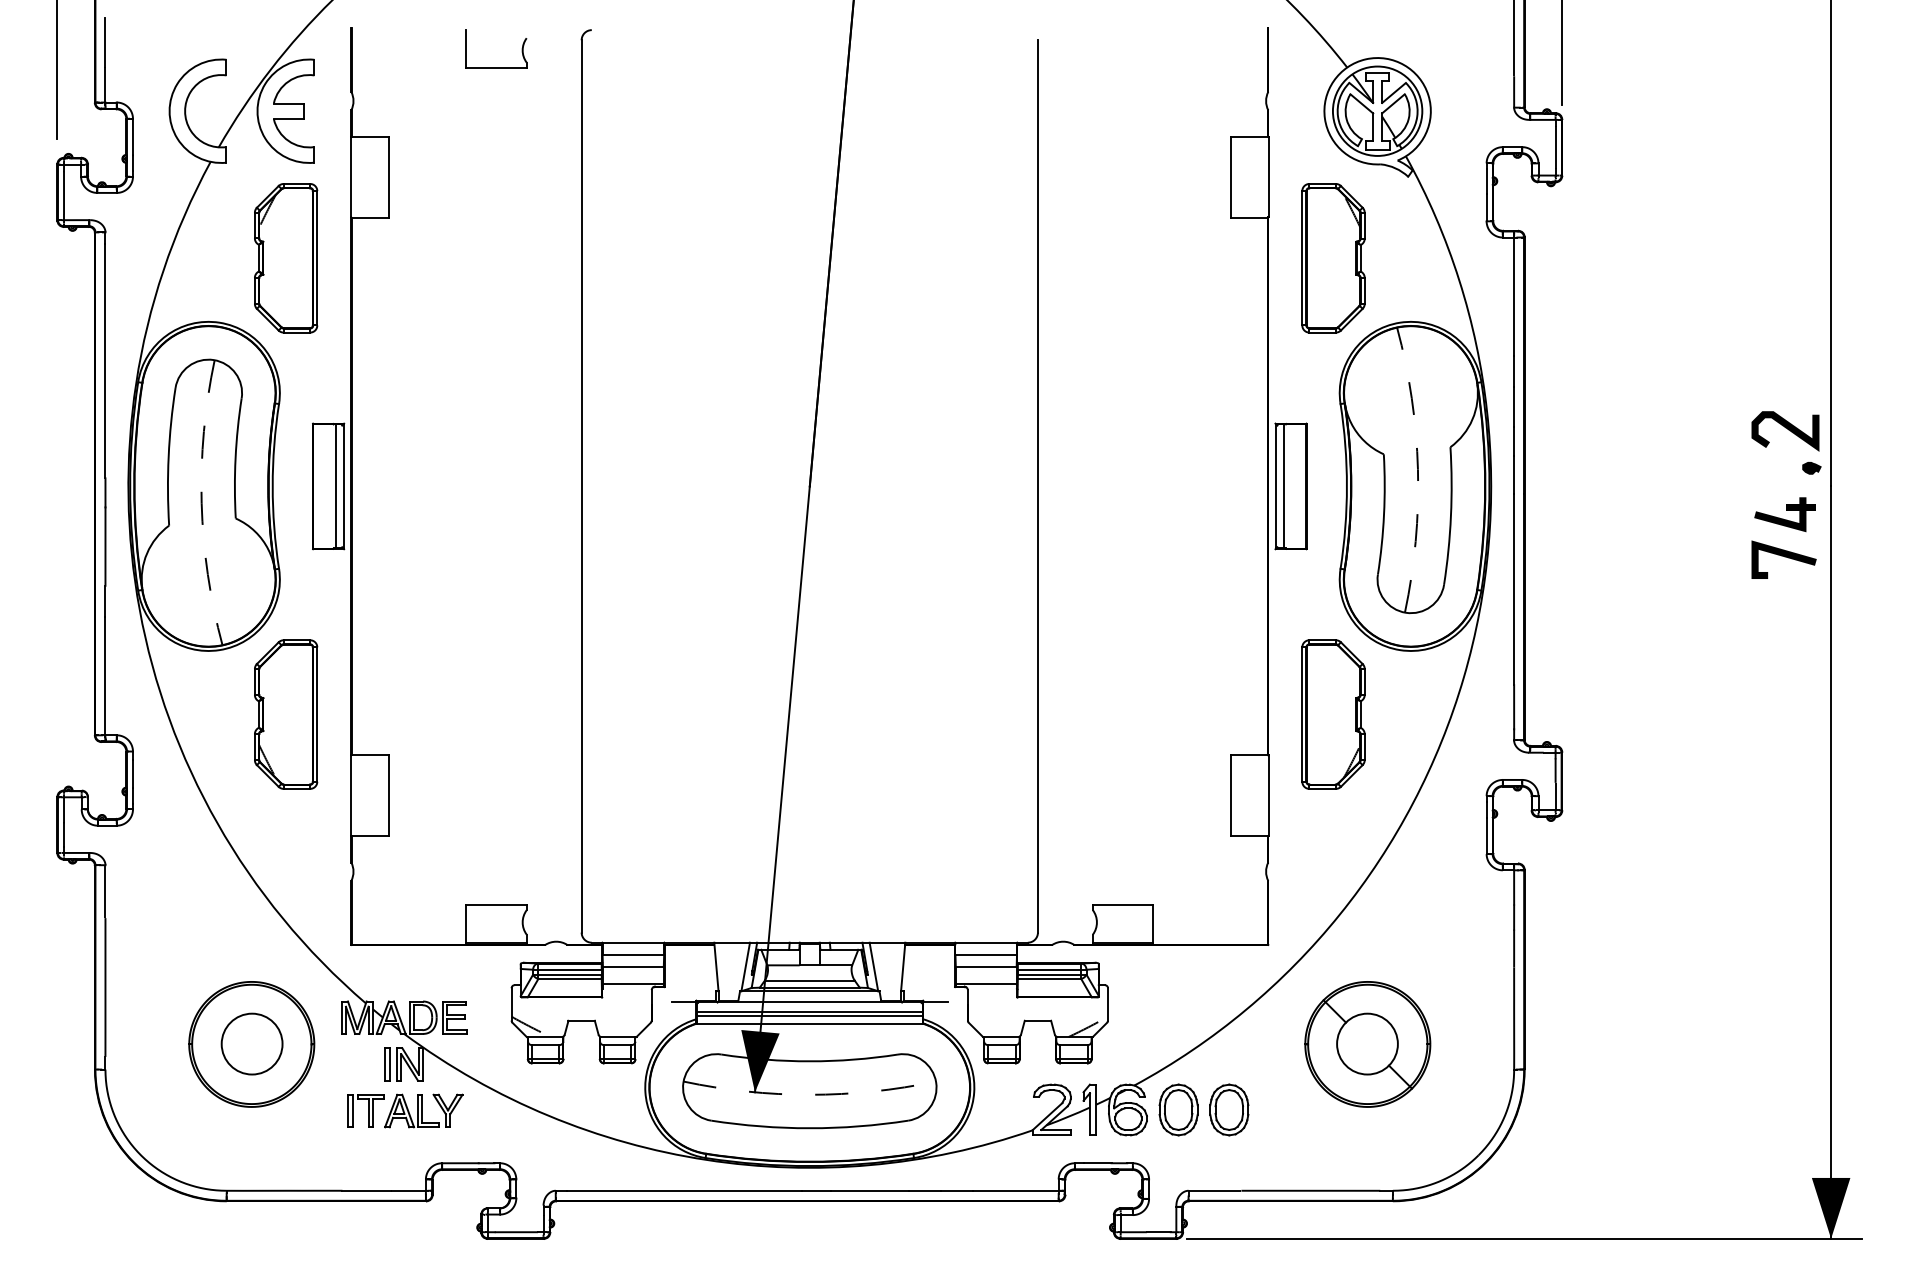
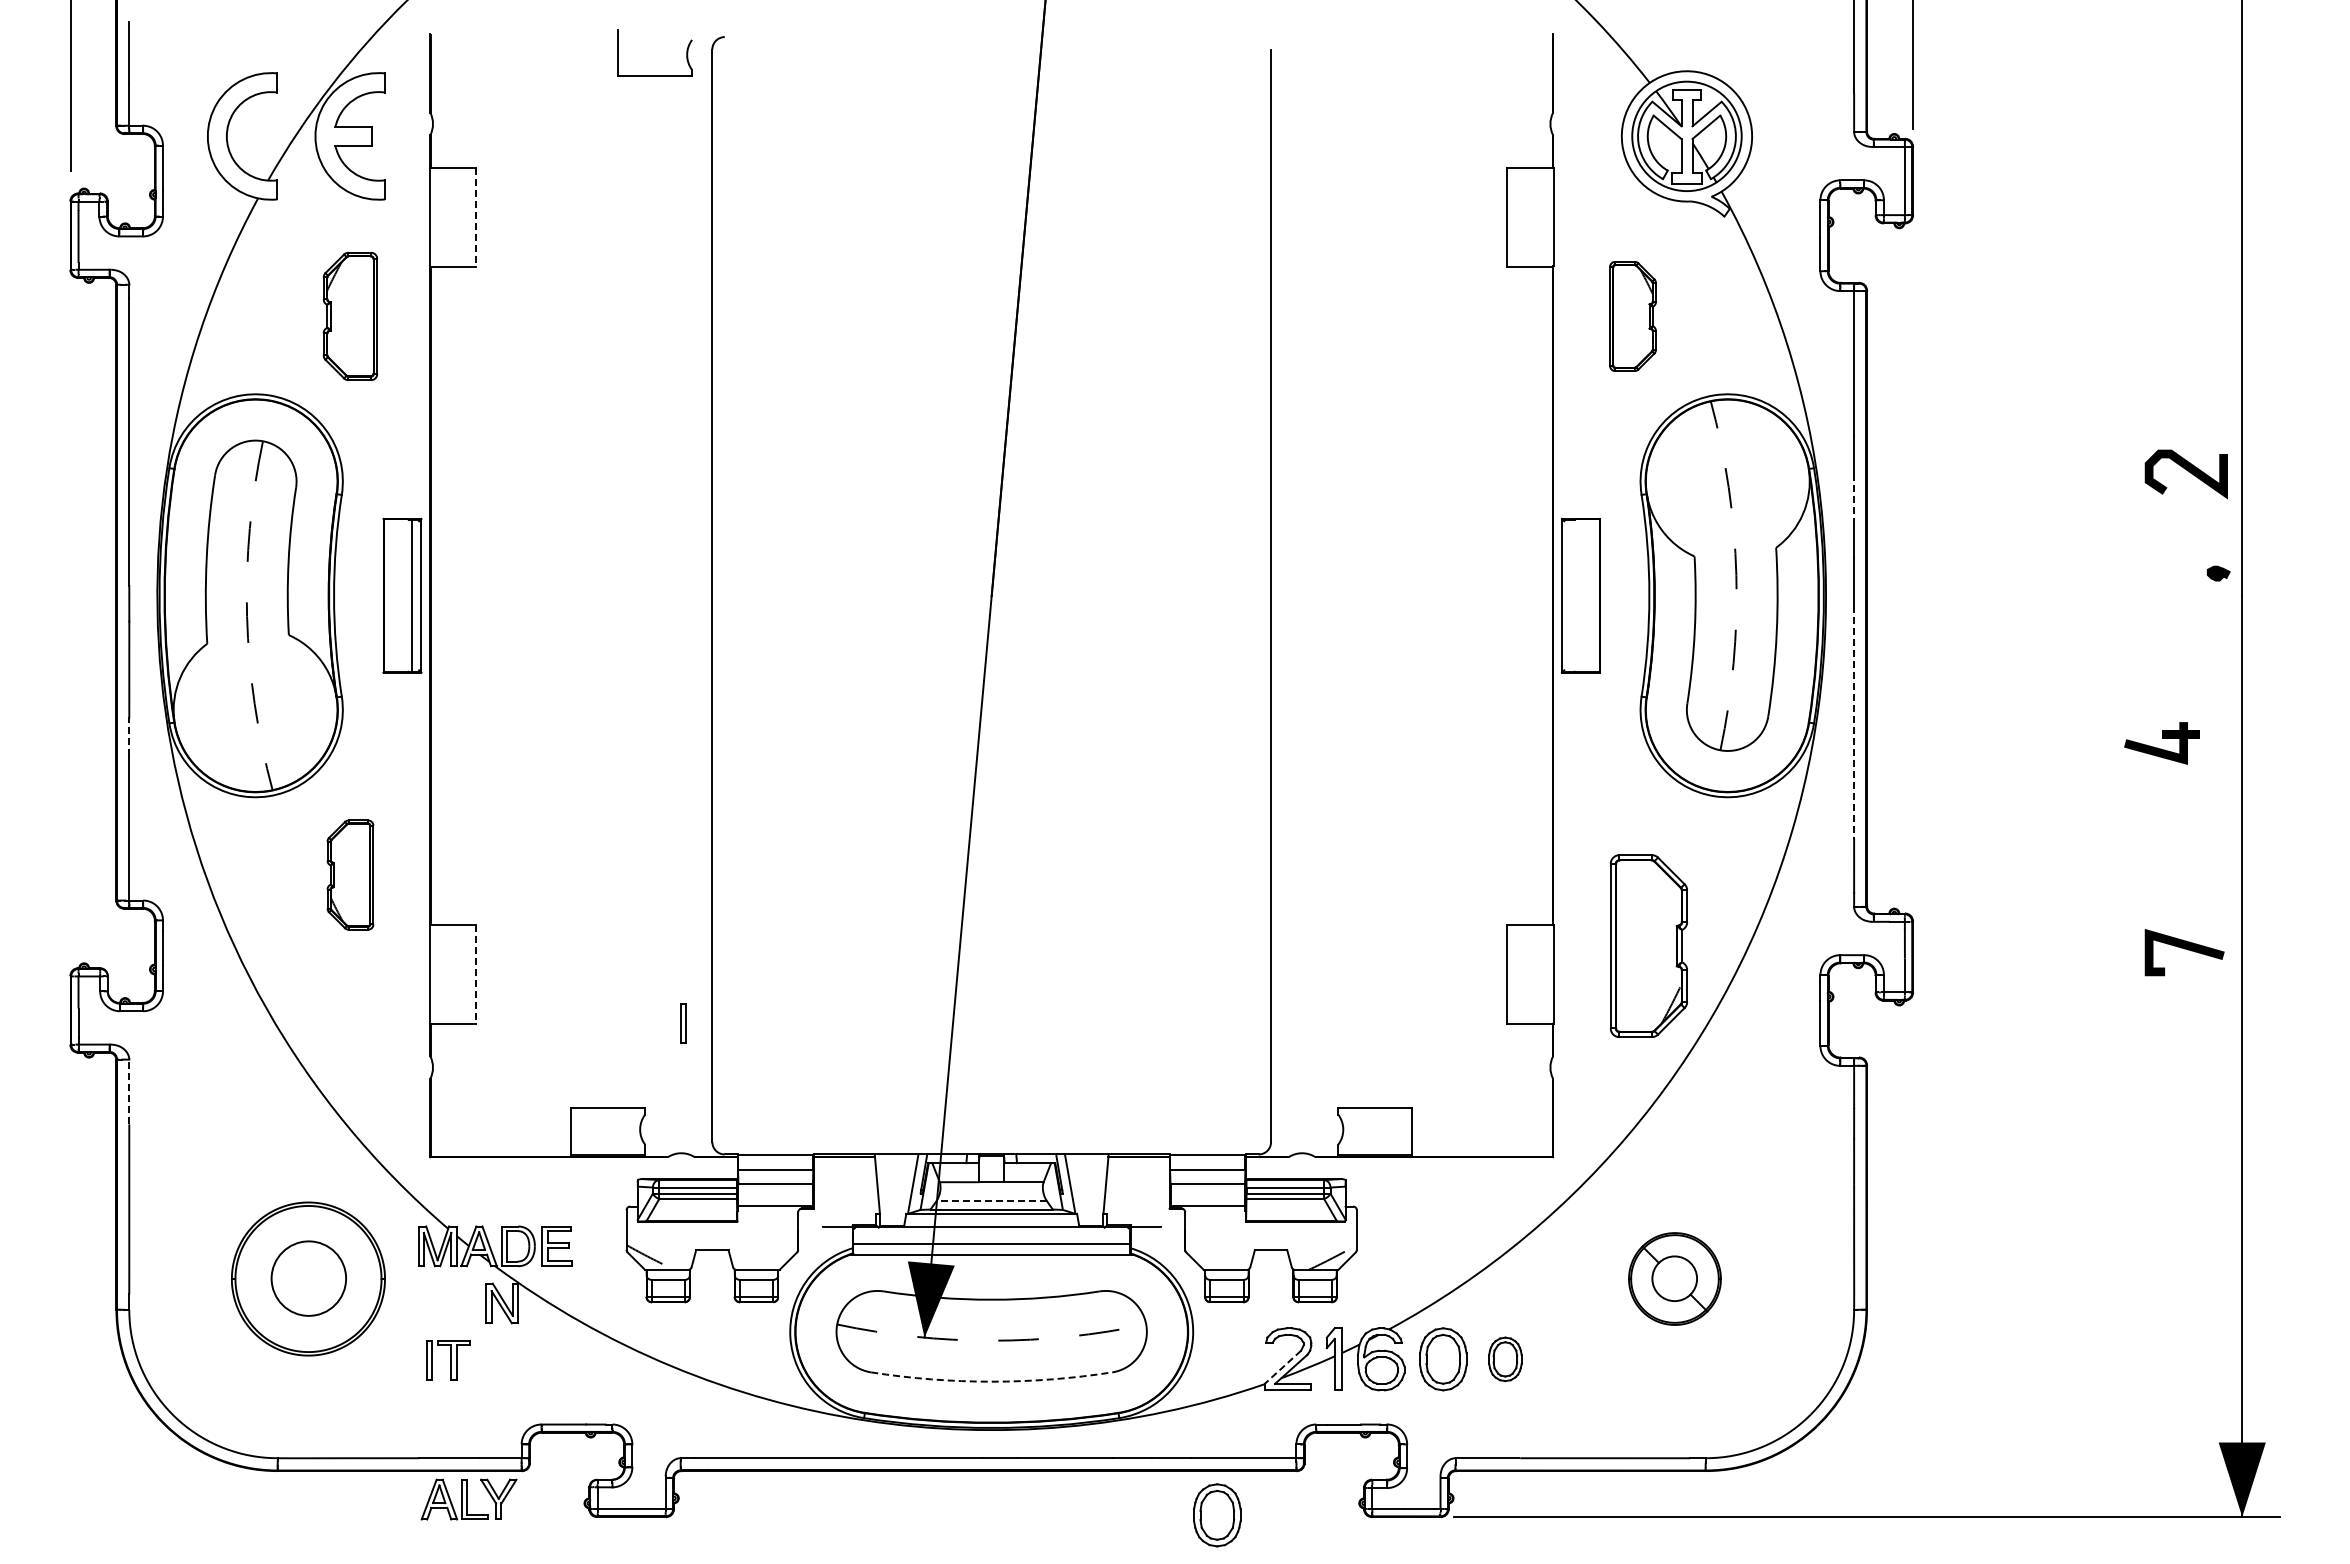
part: (496, 67) -> (654, 75), moved
line: (389, 177) -> (476, 217), solid -> dashed
part: (286, 258) -> (350, 316), size x0.7
part: (1333, 258) -> (1632, 316), size x0.6
line: (1514, 407) -> (1854, 499), solid -> dashed
curve: (1786, 429) -> (2187, 471), moved
line: (1283, 486) -> (1571, 595), removed
part: (1784, 514) -> (2161, 743), moved
line: (1783, 557) -> (2184, 949), moved
line: (1514, 589) -> (1854, 722), solid -> dashed
line: (105, 601) -> (129, 736), solid -> dashed
part: (286, 714) -> (350, 874), size x0.6
part: (1333, 714) -> (1648, 945), moved
line: (389, 795) -> (476, 974), solid -> dashed
line: (105, 892) -> (129, 1092), solid -> dashed
line: (809, 980) -> (991, 1200), solid -> dashed
line: (809, 1012) -> (991, 1239), removed
part: (1367, 1043) -> (1674, 1278), size x0.6
part: (387, 1064) -> (683, 1023), moved
part: (423, 1110) -> (468, 1499), moved
part: (1229, 1110) -> (1505, 1359), size x0.7
line: (1047, 1116) -> (1282, 1367), solid -> dashed
arc: (809, 1128) -> (991, 1381), solid -> dashed
part: (994, 1237) -> (1217, 1515), added

